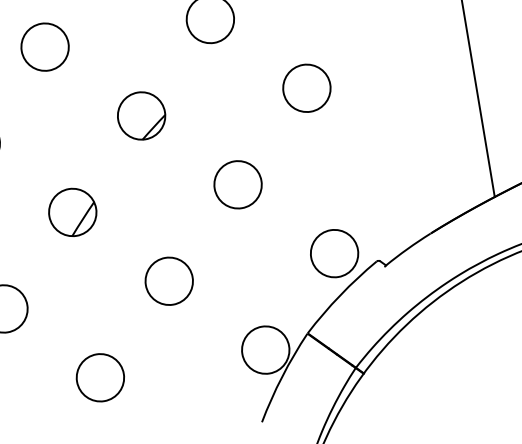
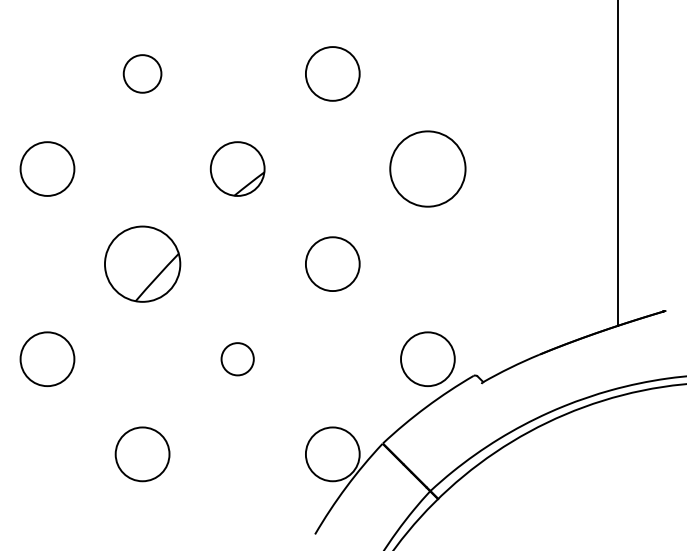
circle: (44, 46) -> (142, 73), size x0.7
circle: (306, 87) -> (427, 168), size x1.4
part: (72, 211) -> (142, 263), size x1.4
circle: (169, 281) -> (237, 359), size x0.6

